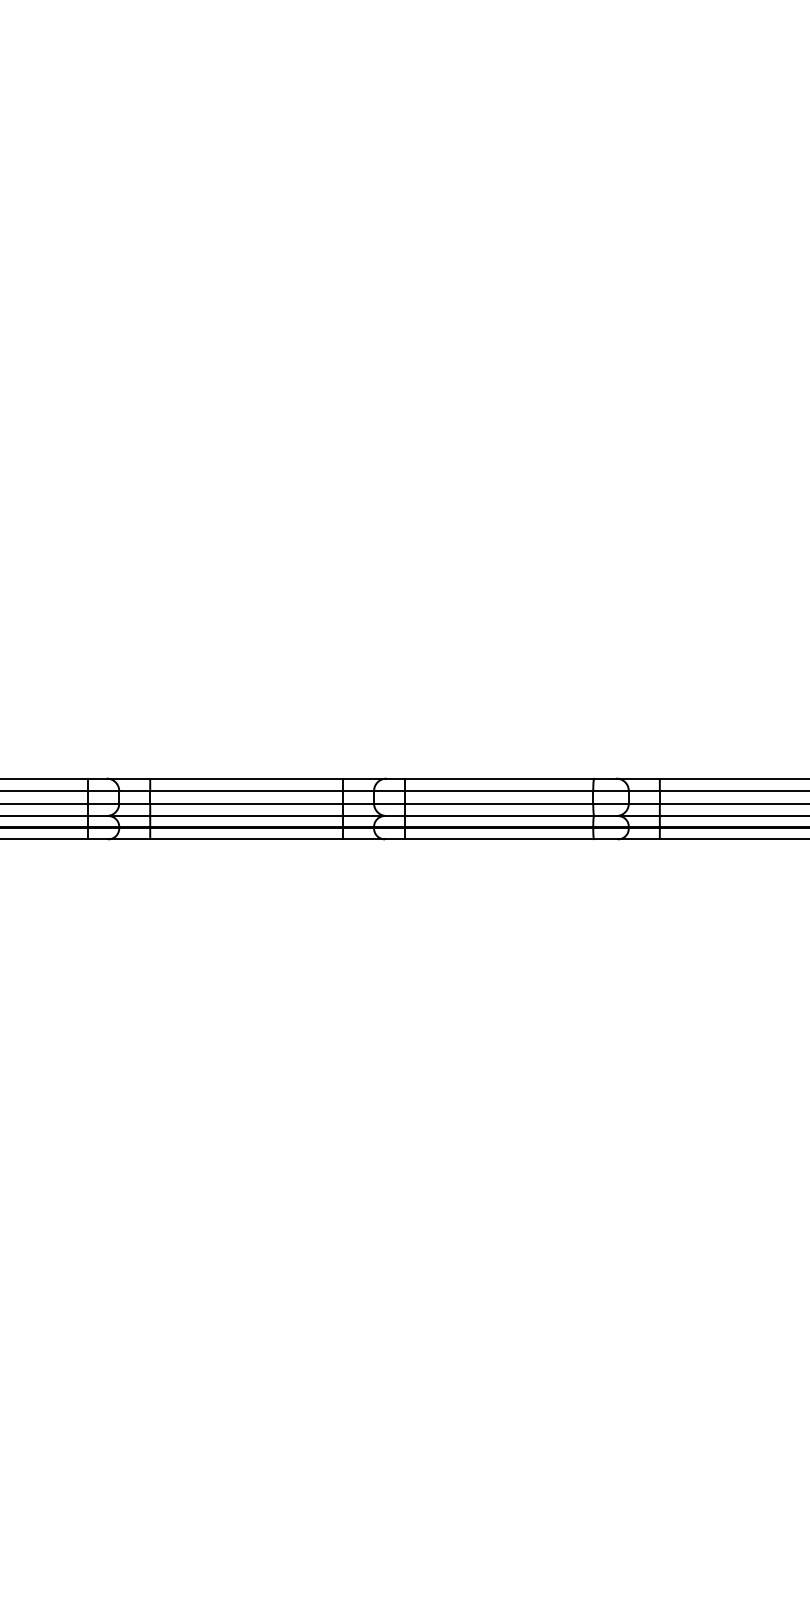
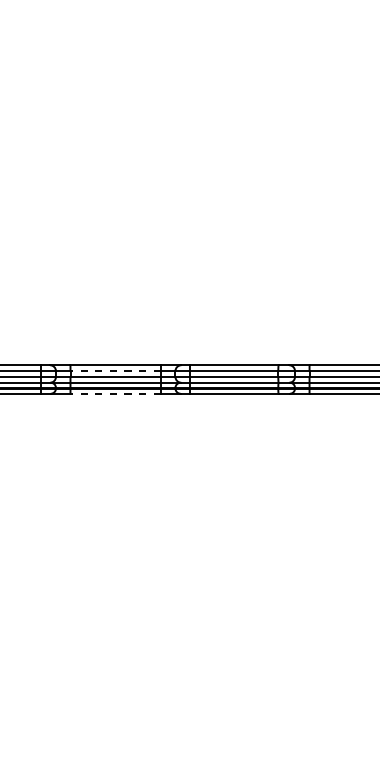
line: (246, 791) -> (115, 371), solid -> dashed
line: (246, 838) -> (115, 393), solid -> dashed

